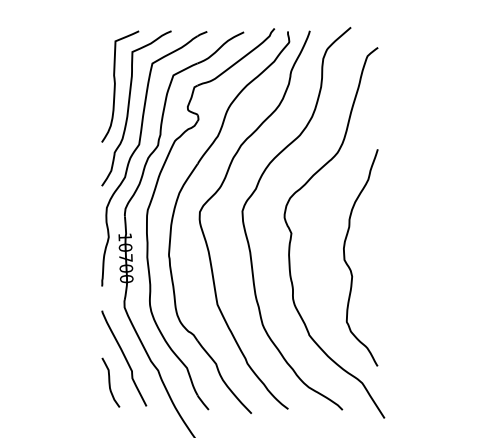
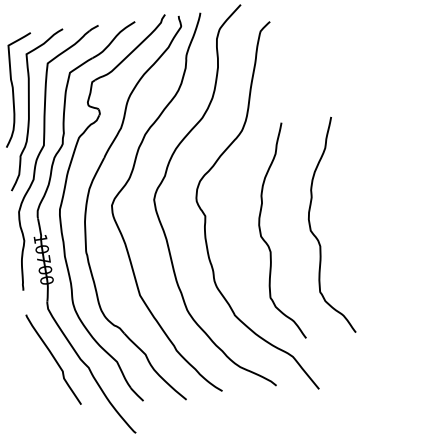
curve: (398, 264) -> (315, 234), added
curve: (110, 382) -> (42, 385), removed

